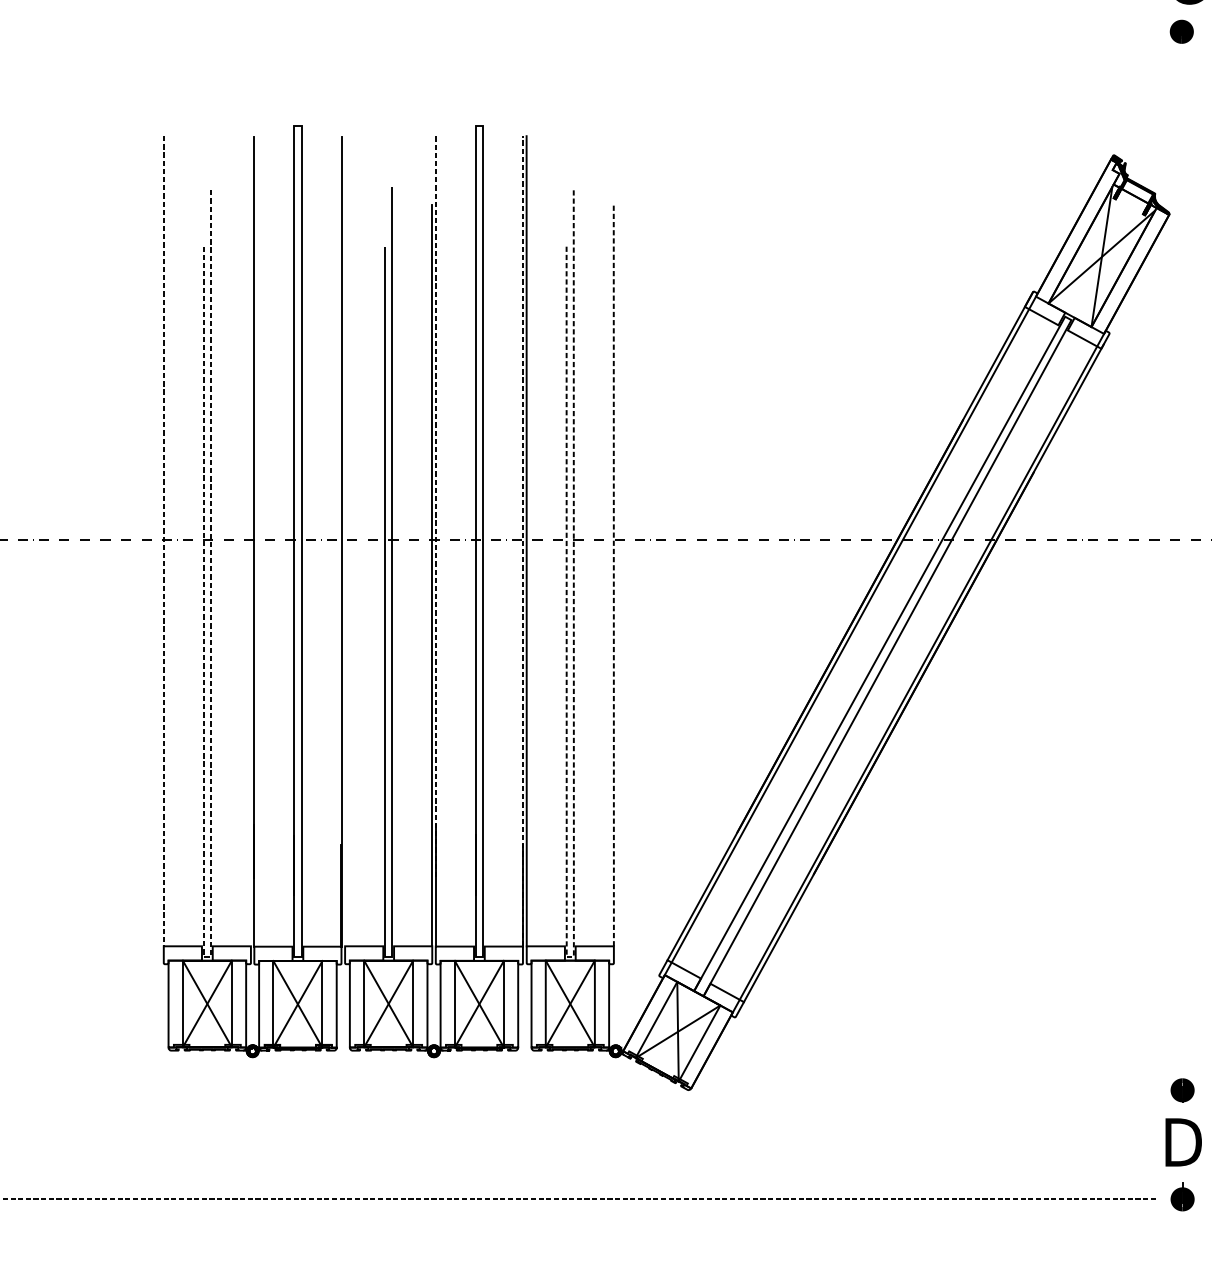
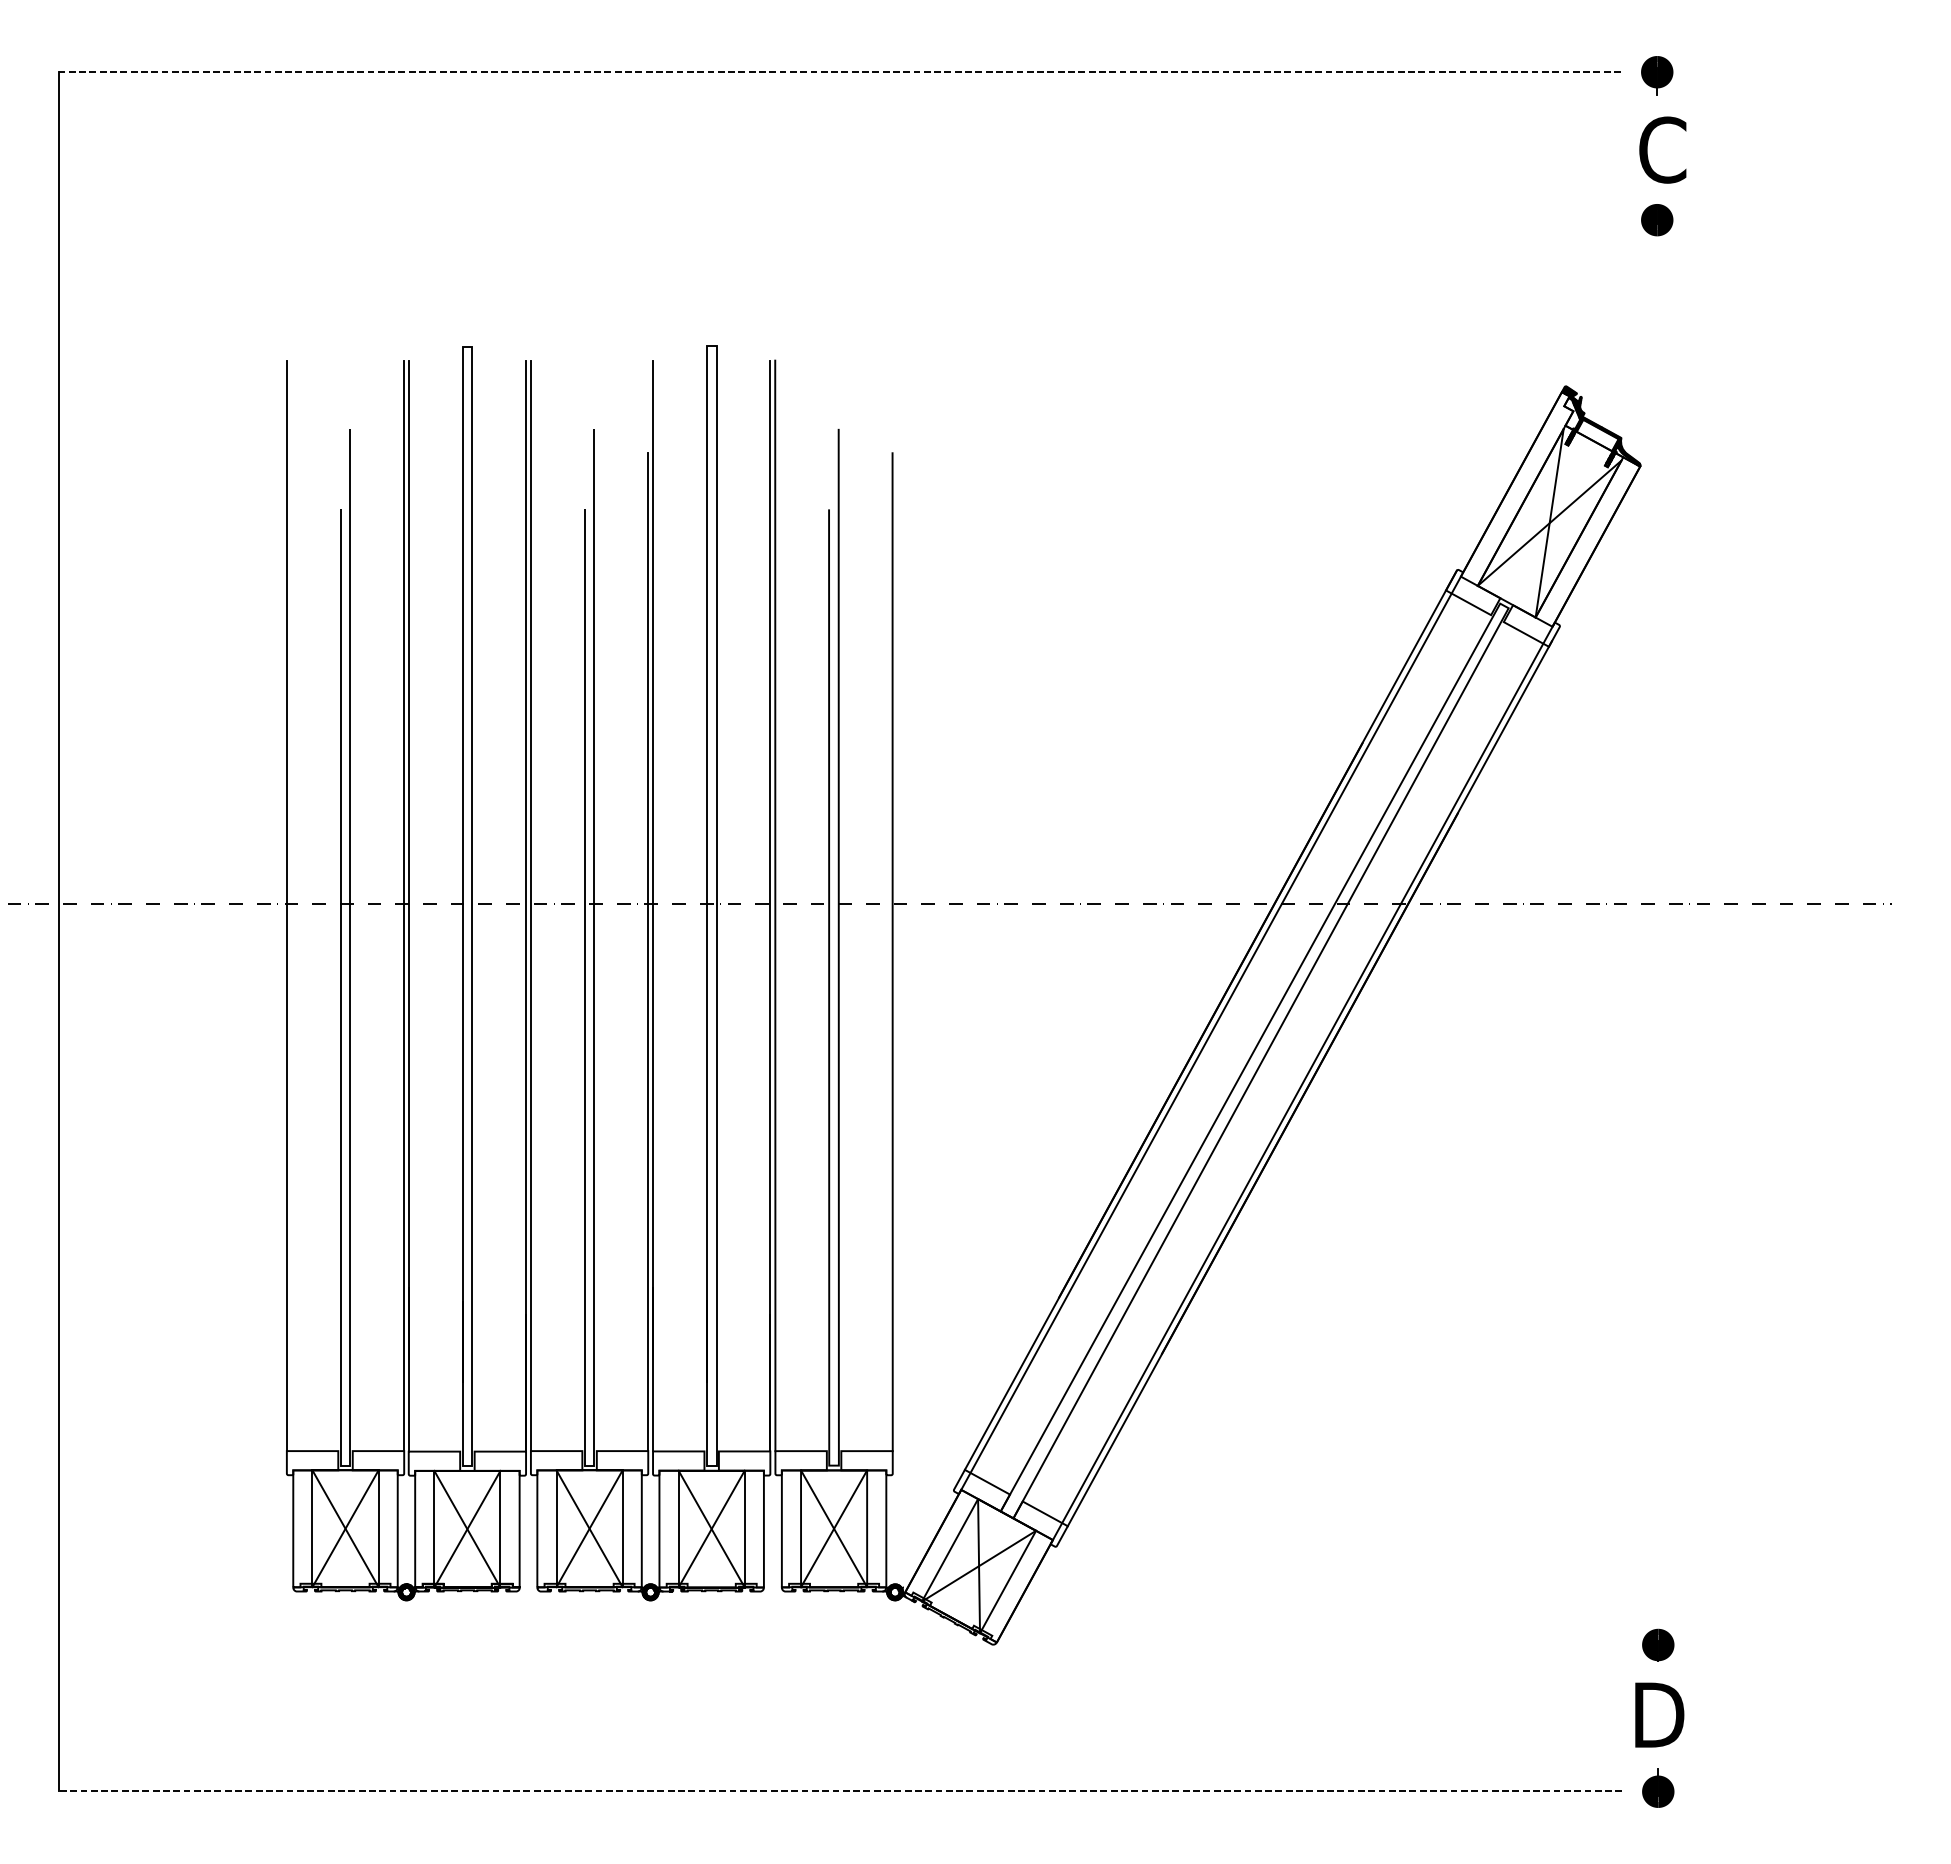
line: (436, 506) -> (653, 859), dashed -> solid
line: (251, 540) -> (404, 905), added
line: (344, 540) -> (530, 905), added
line: (523, 540) -> (770, 905), dashed -> solid
line: (163, 541) -> (286, 906), dashed -> solid
line: (613, 575) -> (892, 952), dashed -> solid
line: (211, 931) -> (350, 1431), dashed -> solid
line: (573, 931) -> (838, 1431), dashed -> solid

